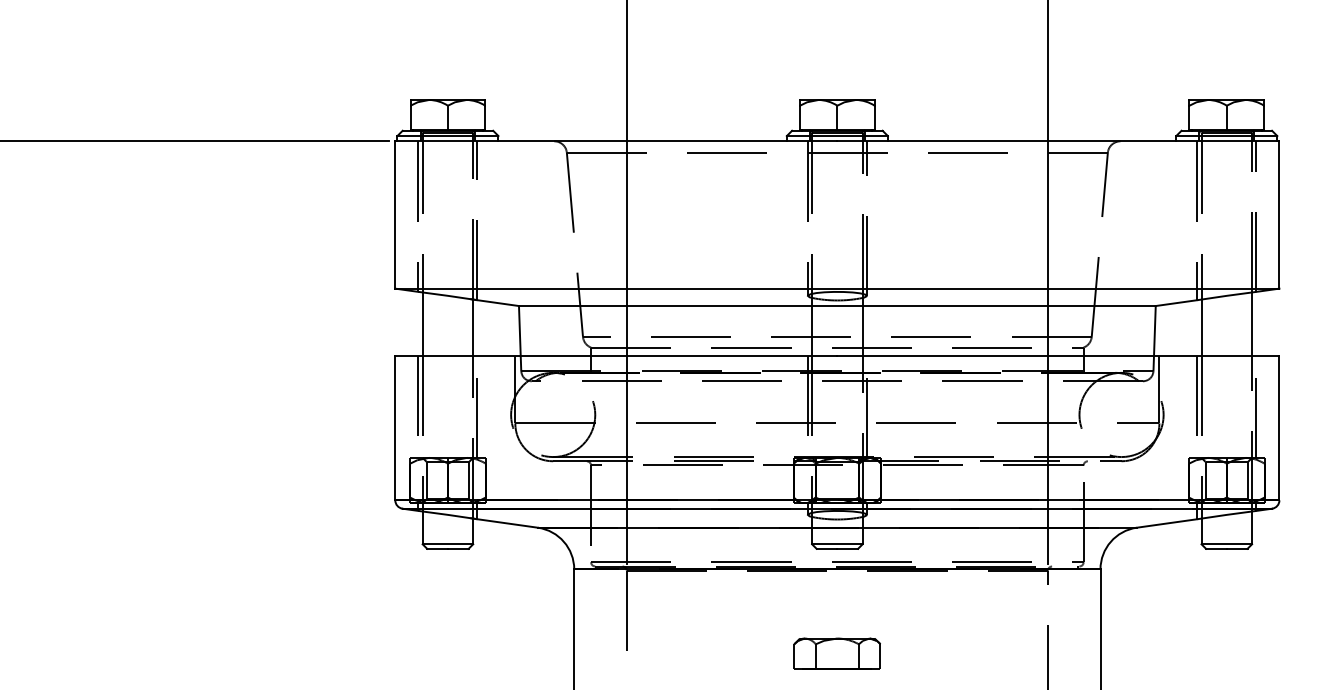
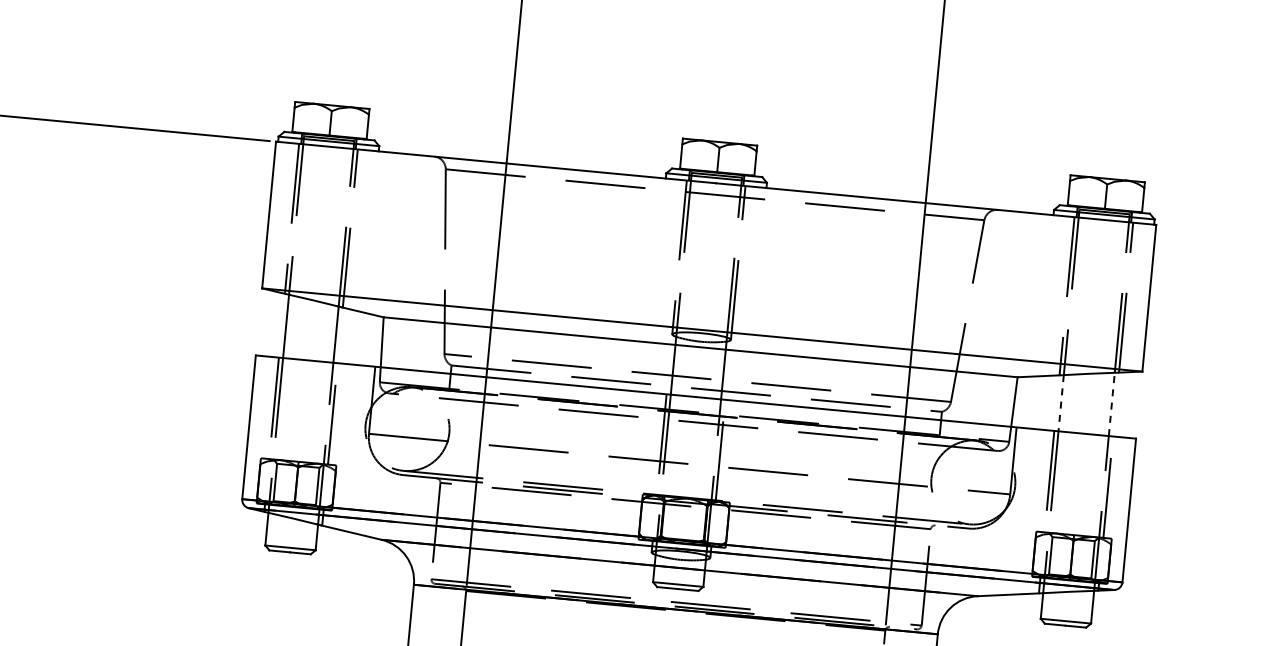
line: (1252, 324) -> (1112, 404), solid -> dashed
line: (1201, 328) -> (1061, 403), solid -> dashed

